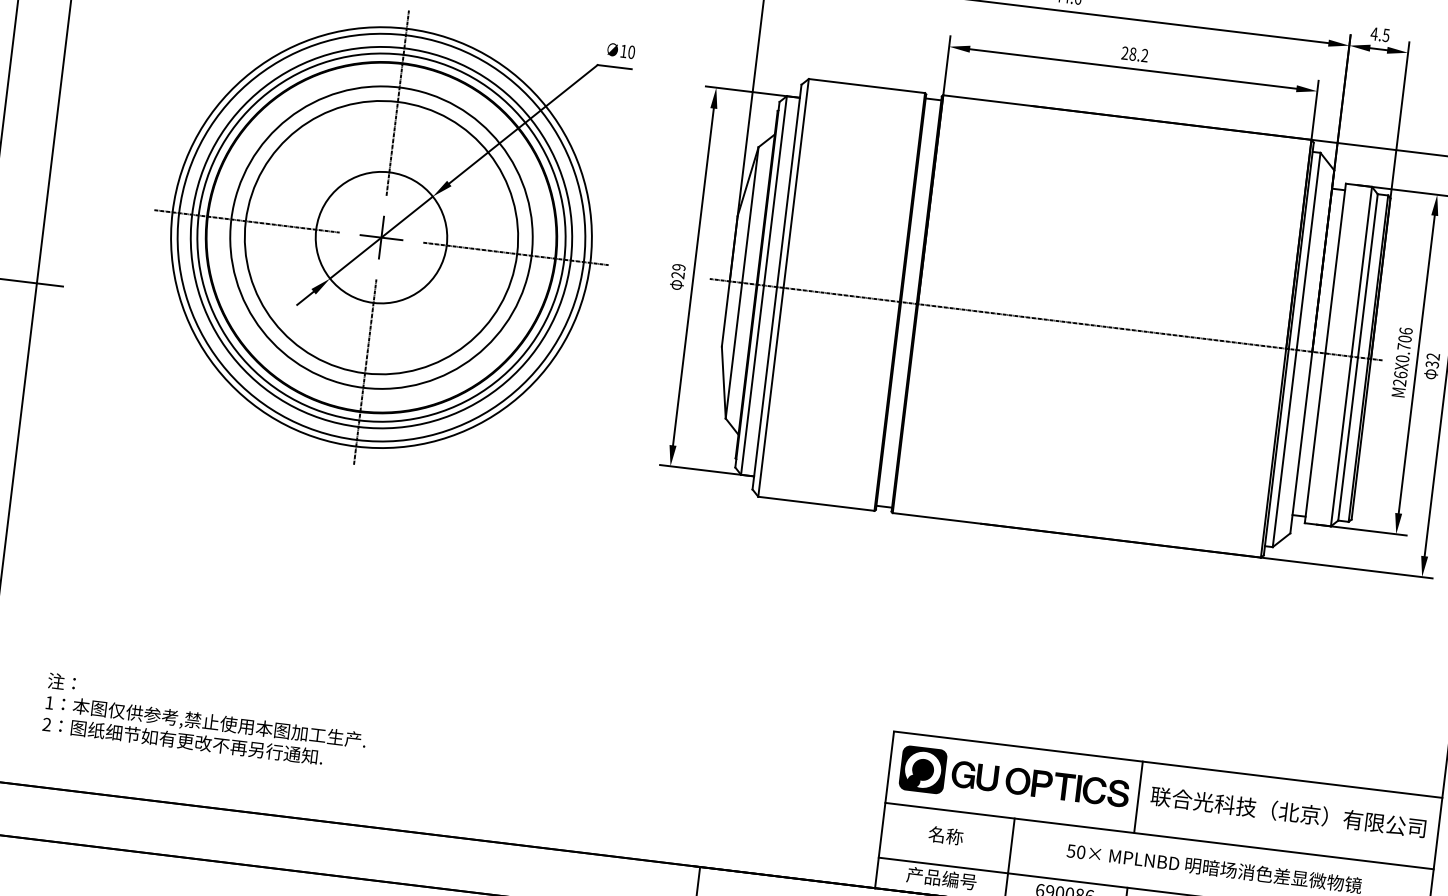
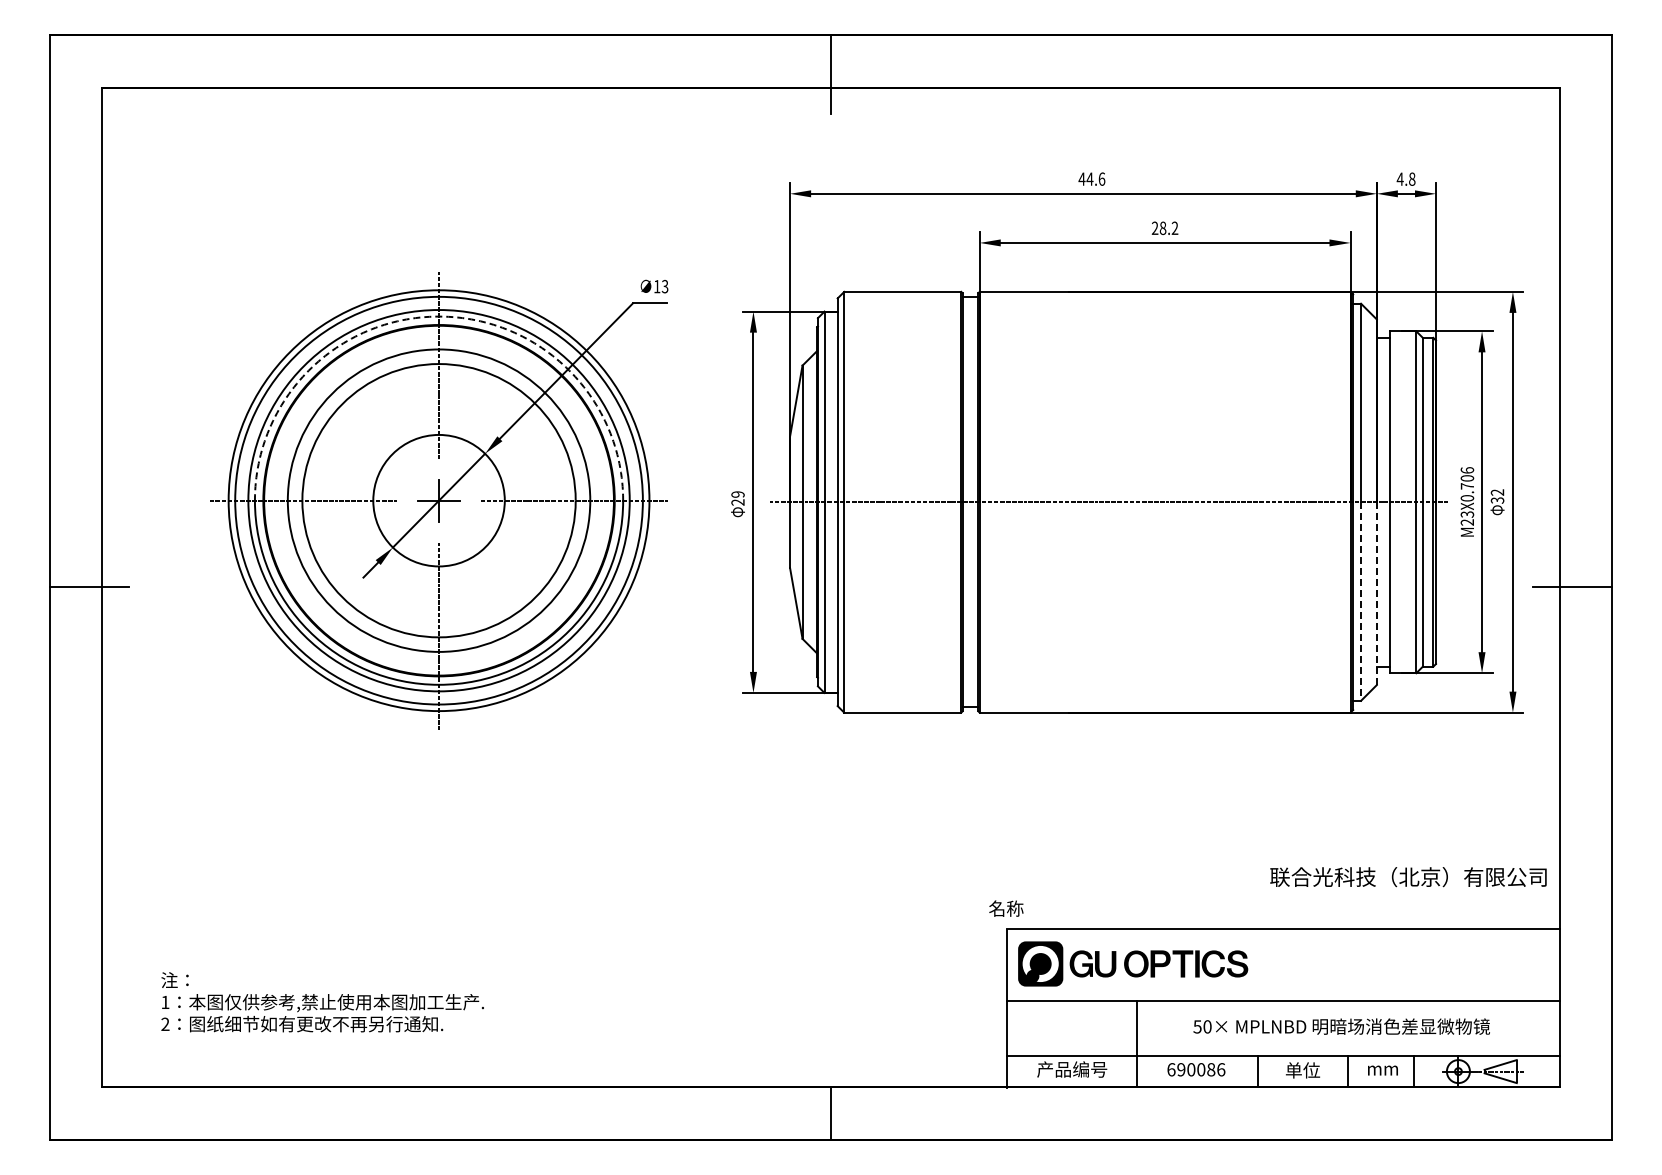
text: (1385, 34) -> (1411, 178), 4.5 -> 4.8
text: (631, 52) -> (664, 286), 10 -> 13
arc: (404, 54) -> (439, 316), solid -> dashed
text: (1400, 374) -> (1467, 514), M26X0.706 -> M23X0.706
line: (1300, 443) -> (1376, 594), solid -> dashed
line: (1285, 449) -> (1361, 602), solid -> dashed
line: (1138, 796) -> (1257, 964), removed
text: (1288, 812) -> (1408, 877), moved
text: (946, 835) -> (1006, 908), moved

